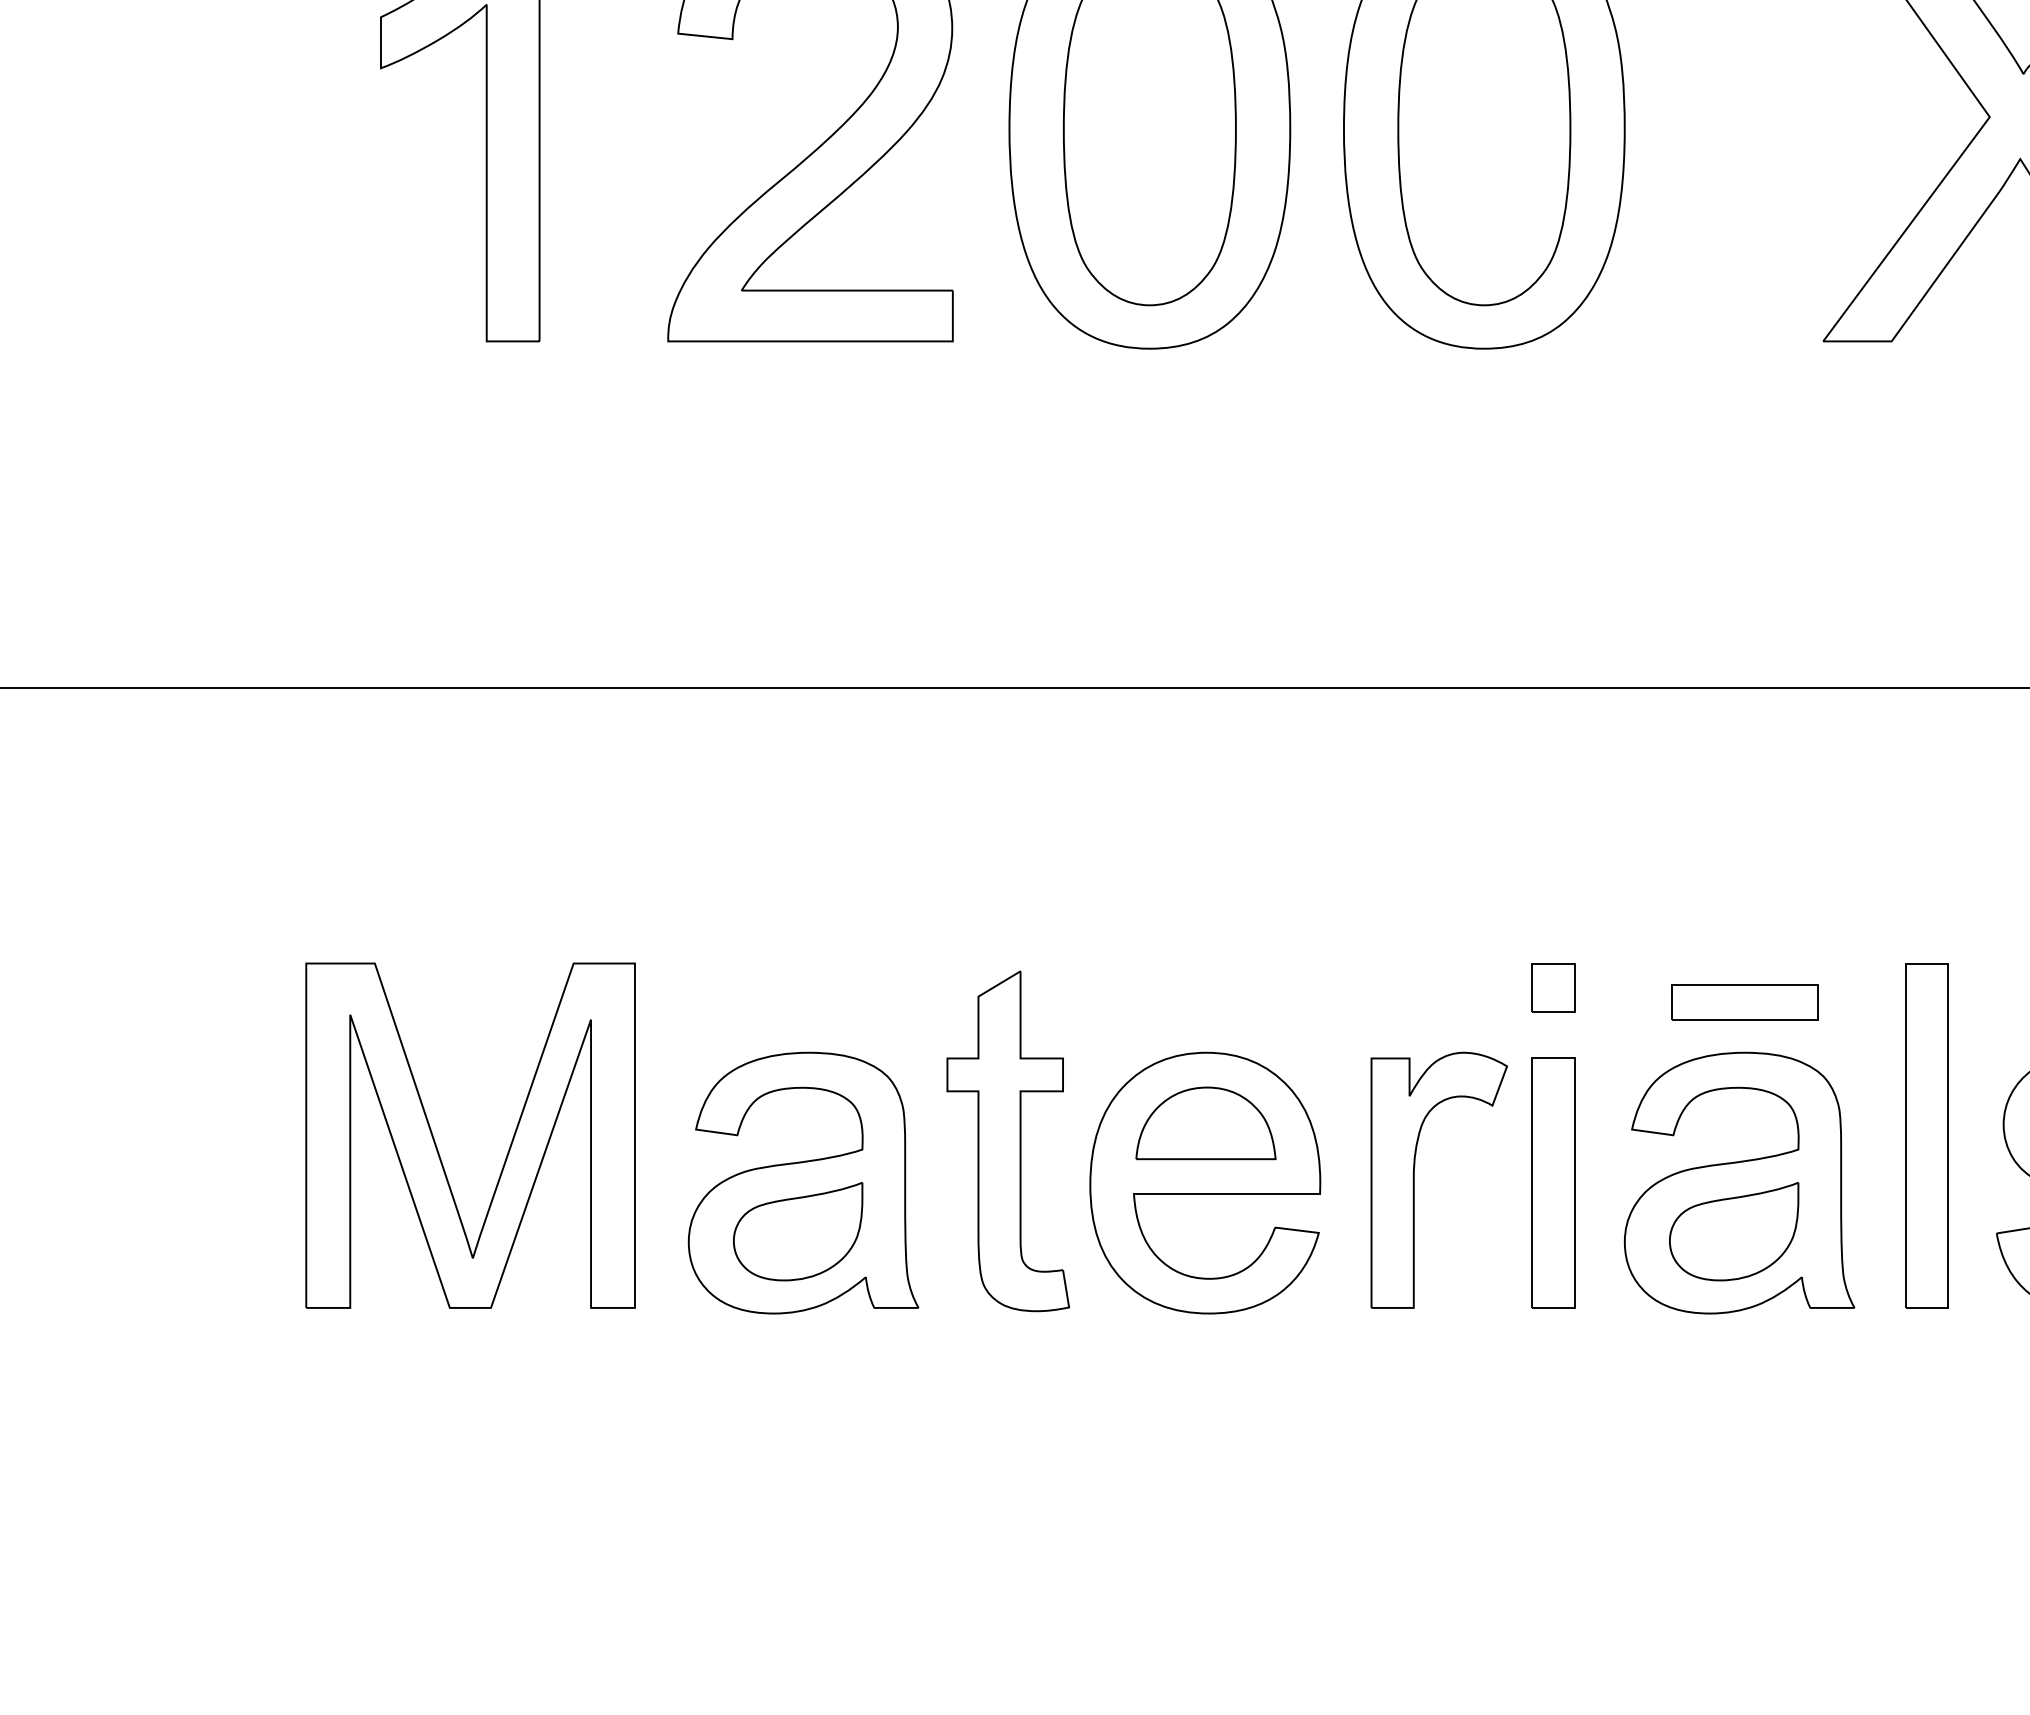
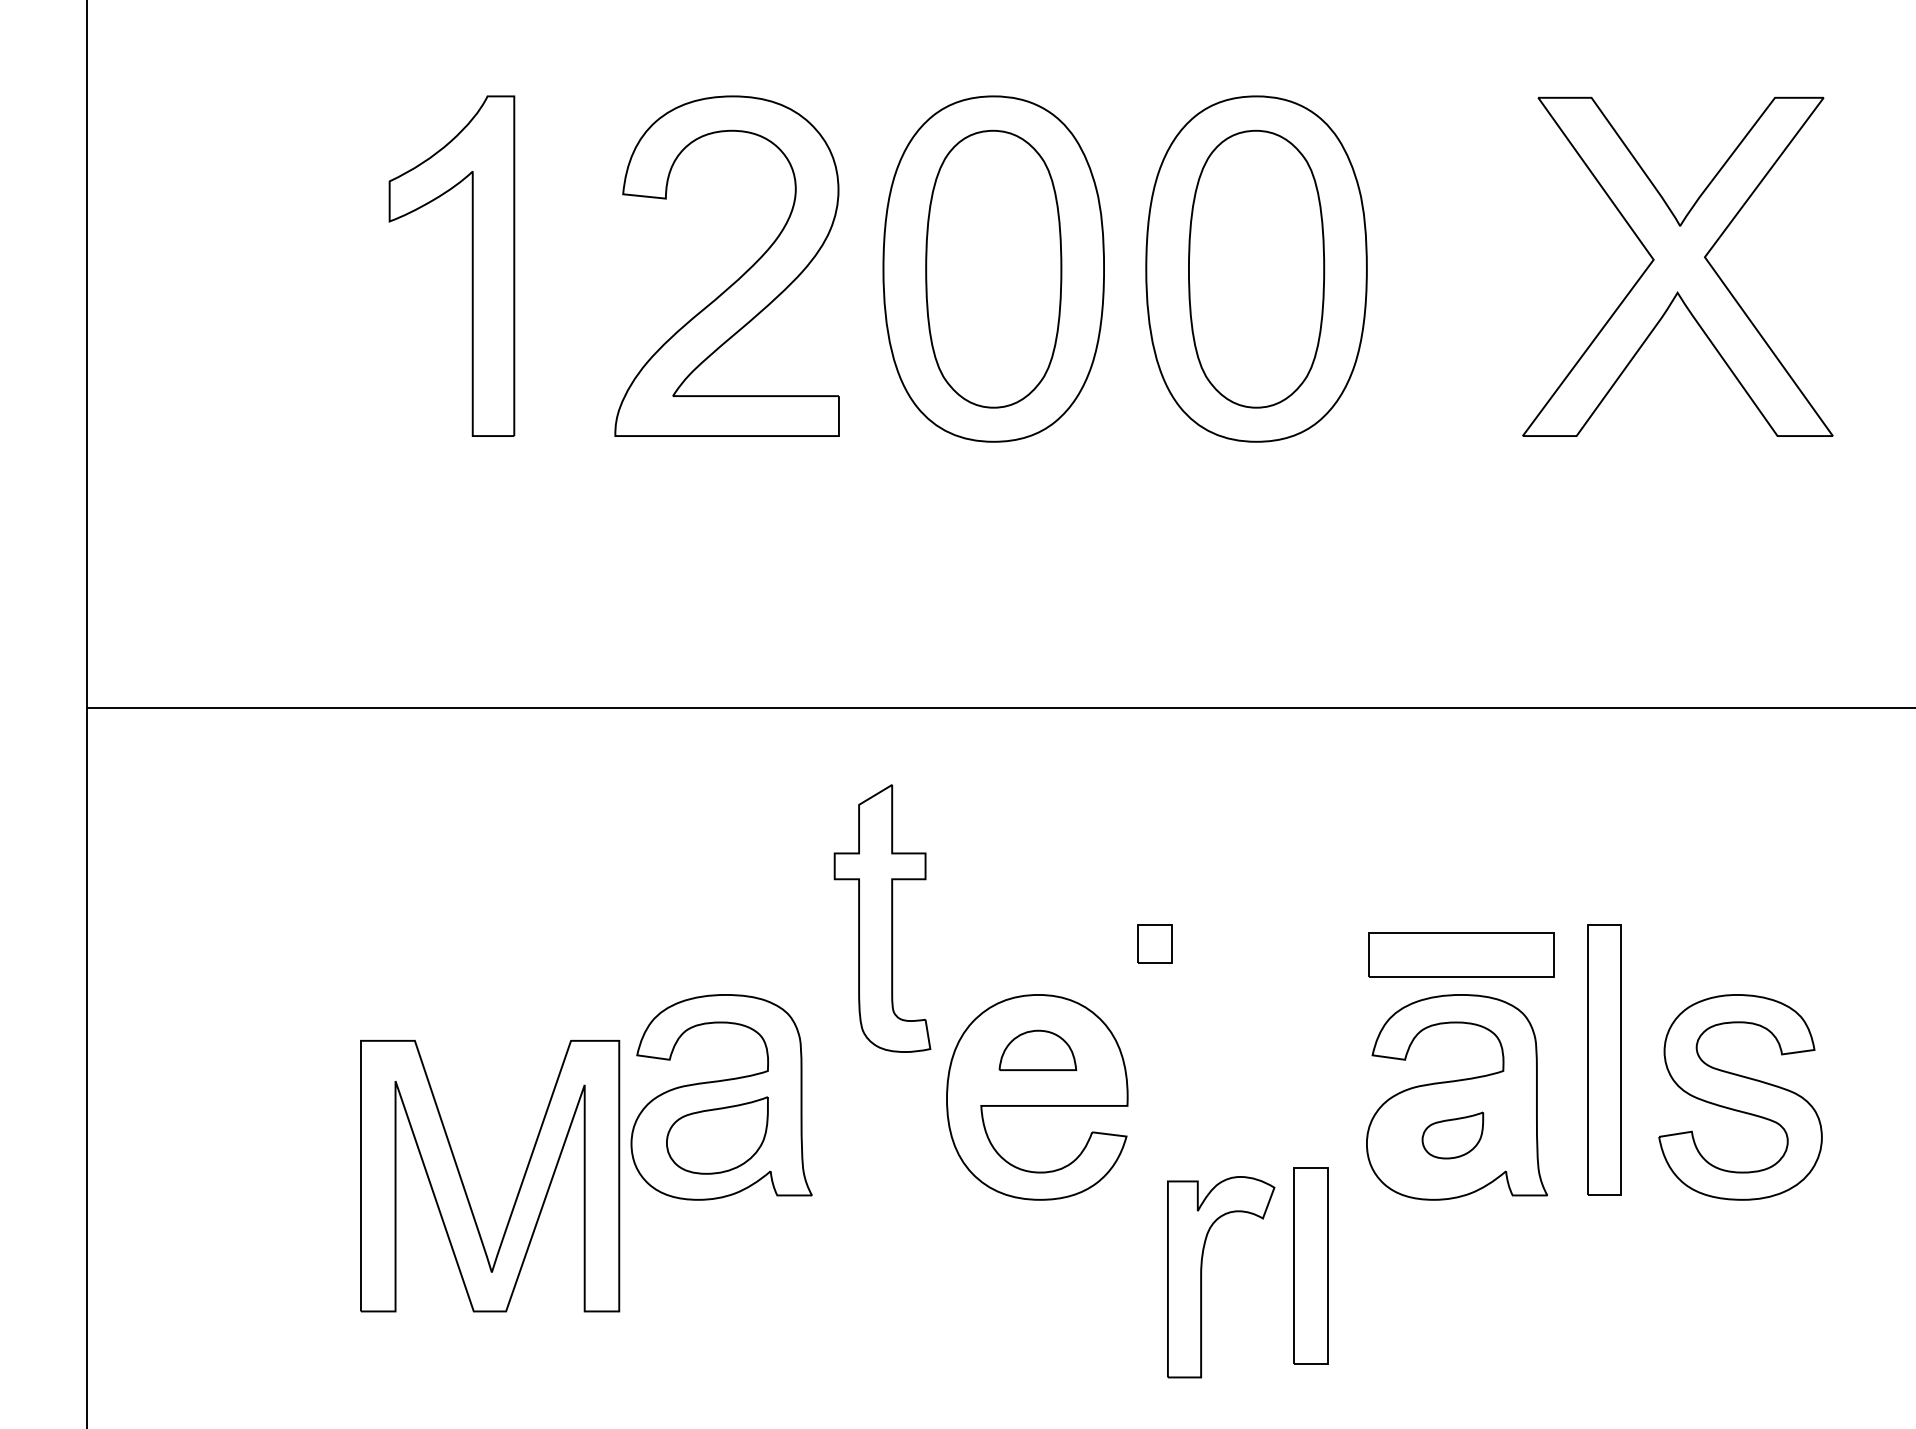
part: (1552, 987) -> (1154, 943), moved
part: (1745, 1002) -> (1461, 955), size x1.6
part: (1205, 1123) -> (1037, 1050), size x0.7
part: (1008, 1141) -> (882, 918), moved
part: (438, 1147) -> (464, 1185), moved
part: (1415, 1174) -> (1202, 1272), moved
part: (1552, 1182) -> (1310, 1265), moved
part: (1733, 1231) -> (1452, 1135), size x0.6

